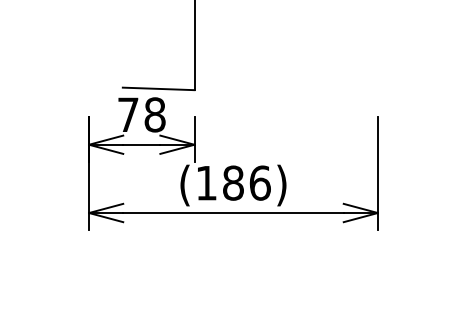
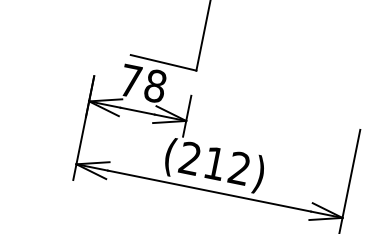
text: (233, 182) -> (215, 162), (186) -> (212)

